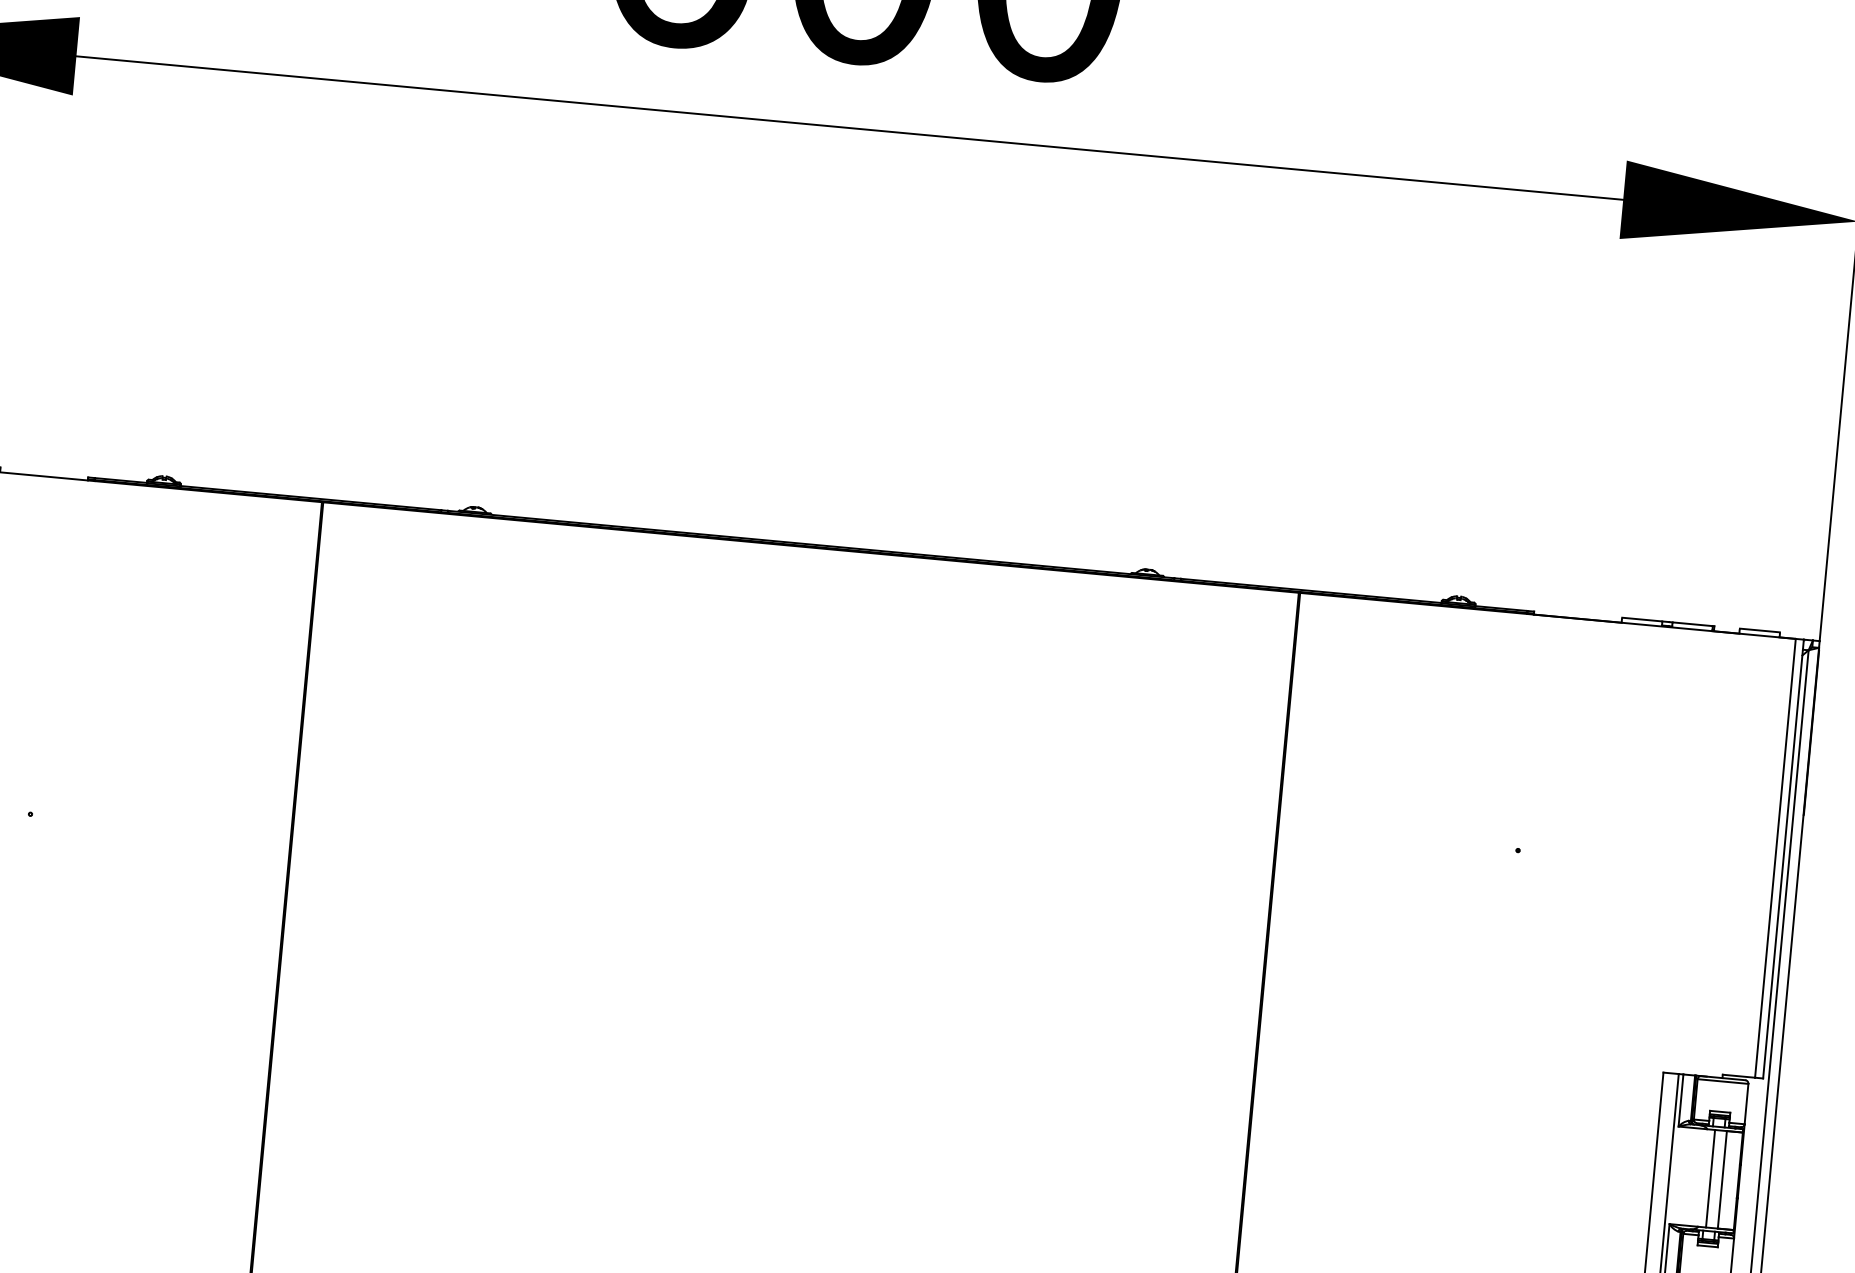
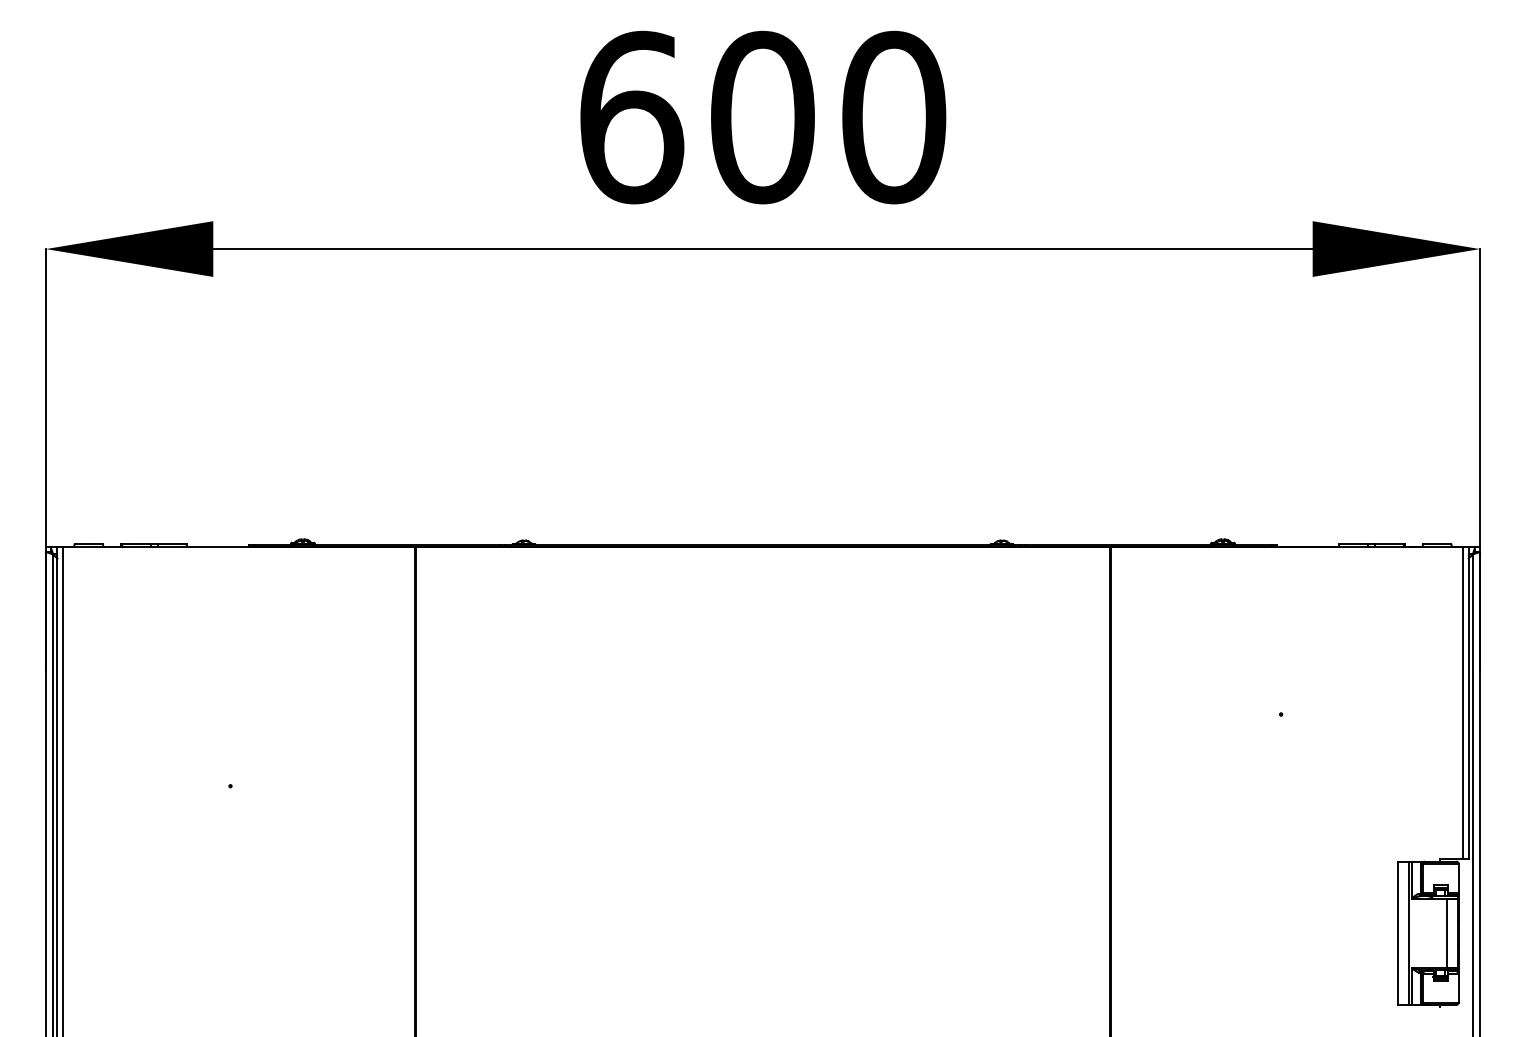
line: (1711, 1177) -> (1438, 932), removed

